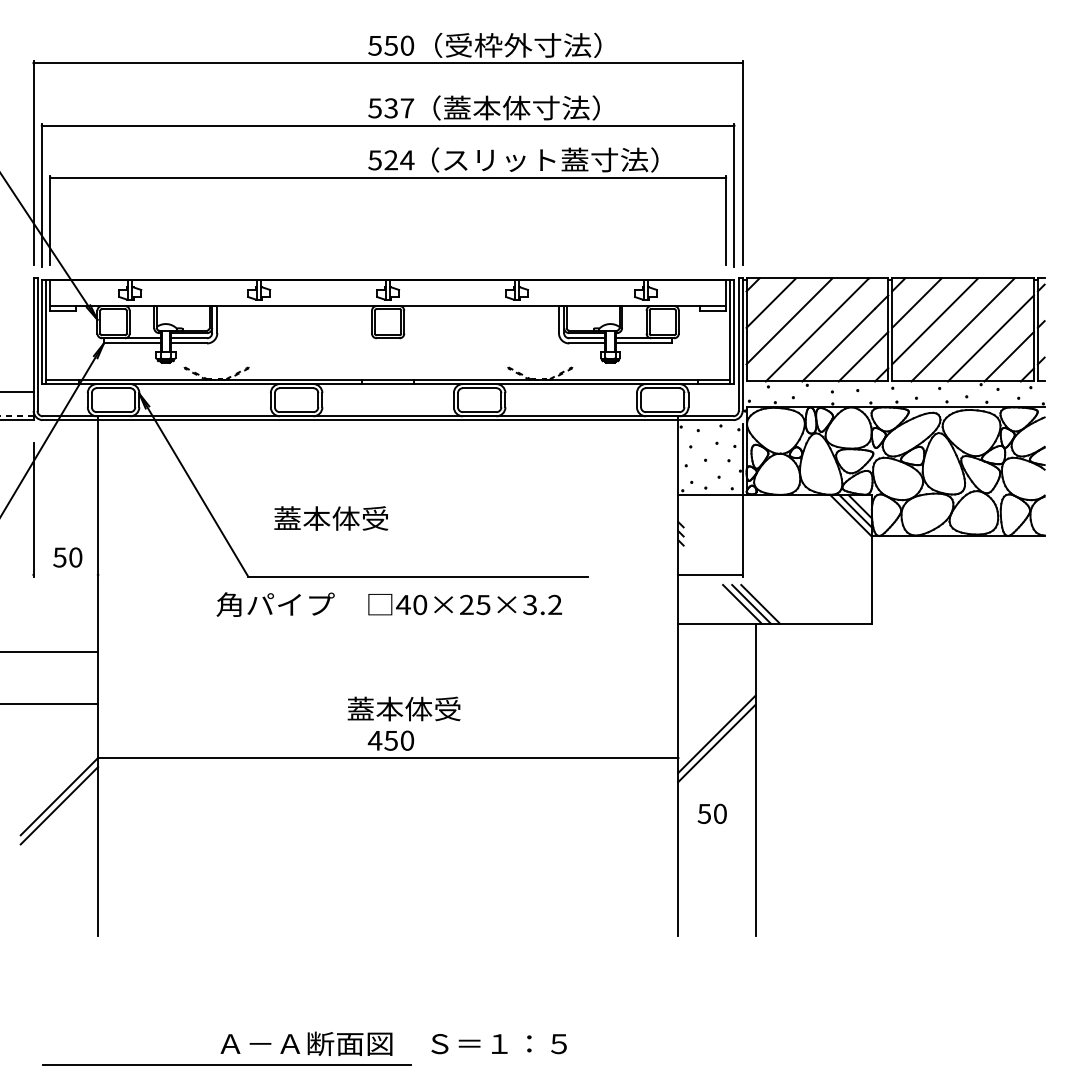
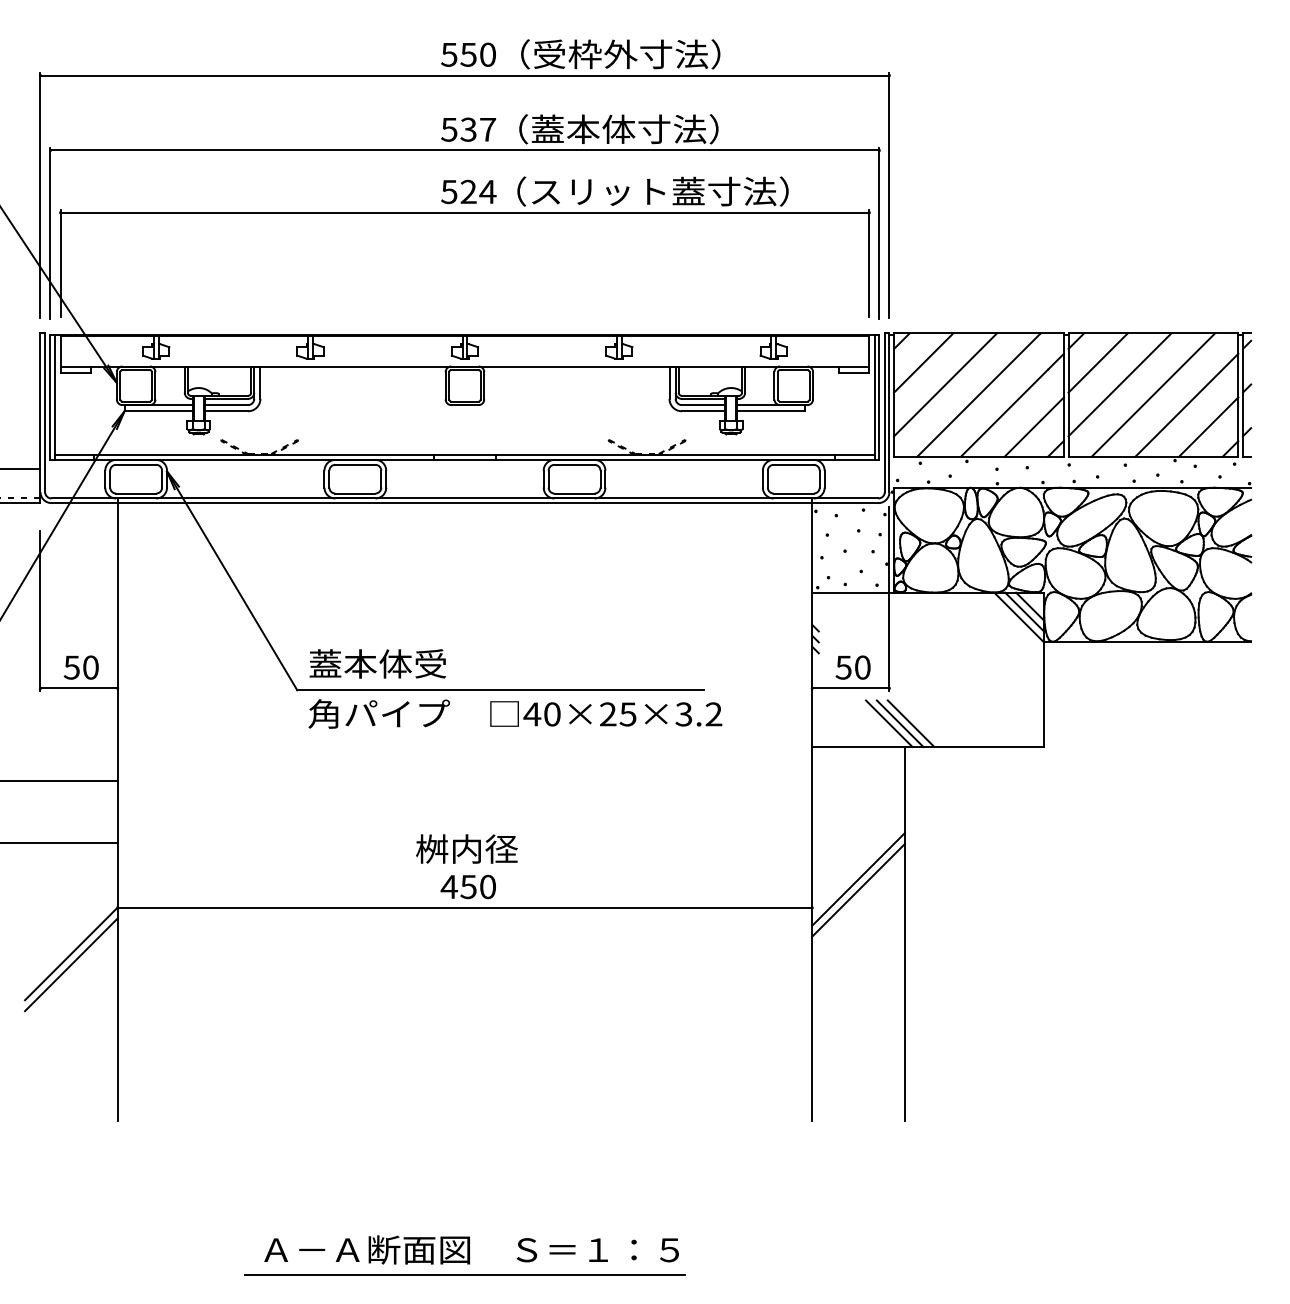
text: (330, 518) -> (377, 663), moved
line: (65, 574) -> (78, 688), added
text: (389, 604) -> (515, 713), moved
text: (403, 708) -> (483, 848), 蓋本体受 -> 桝内径
text: (711, 813) -> (852, 667), moved
line: (226, 1064) -> (464, 1274), moved

